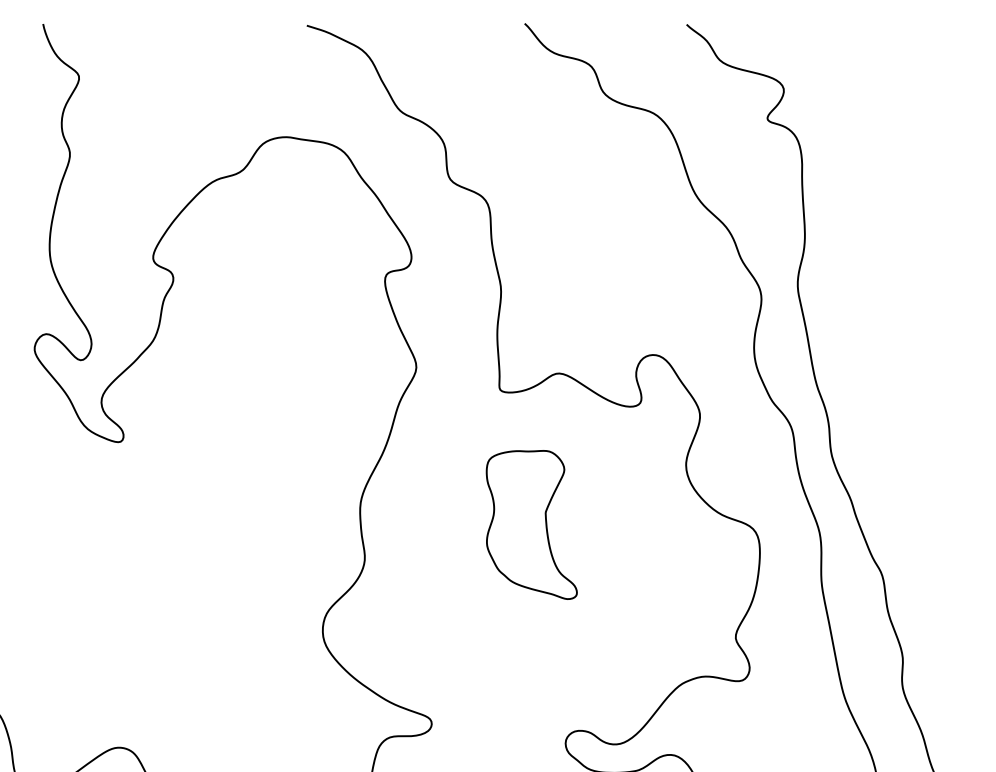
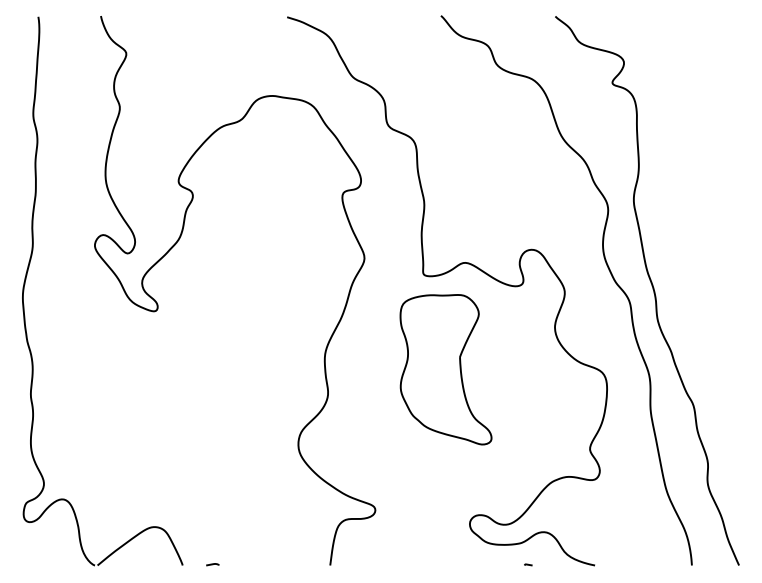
part: (531, 524) -> (445, 369), size x1.43

